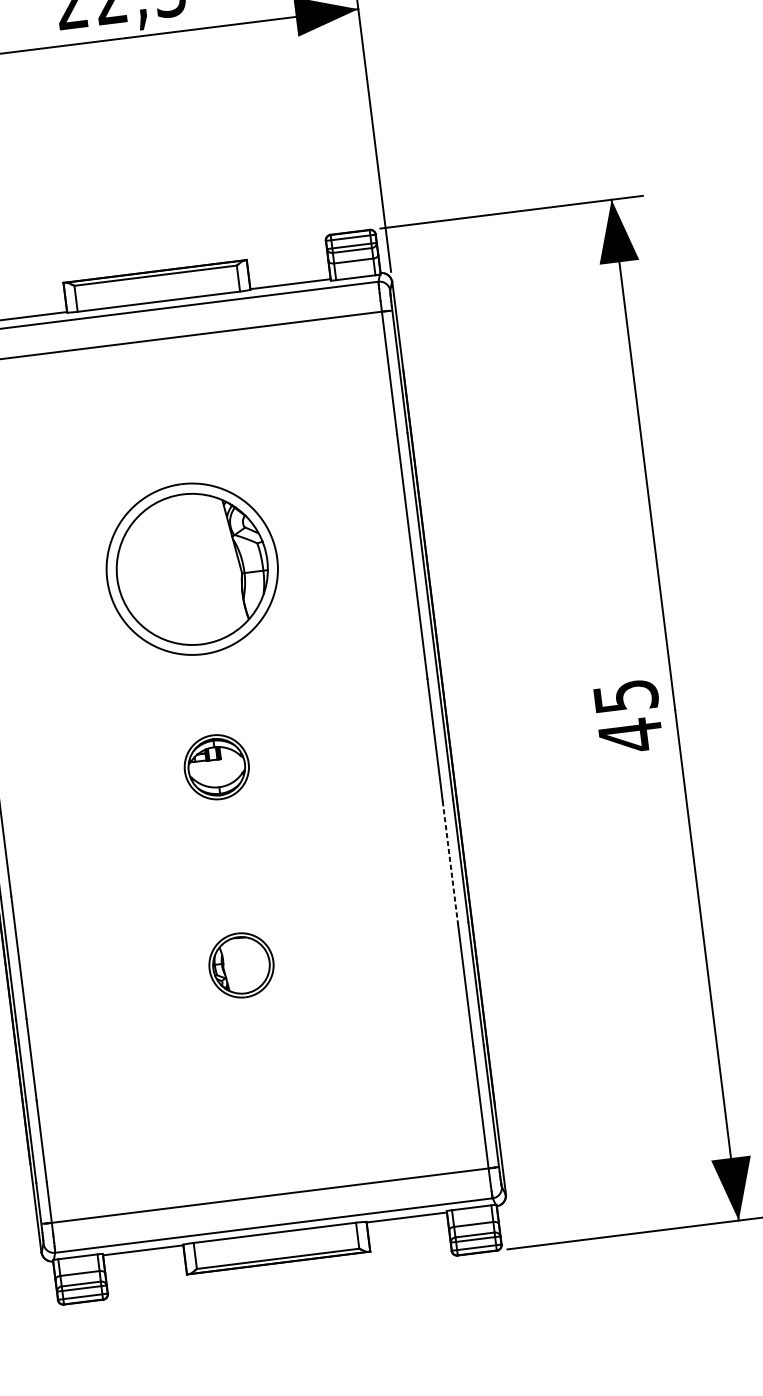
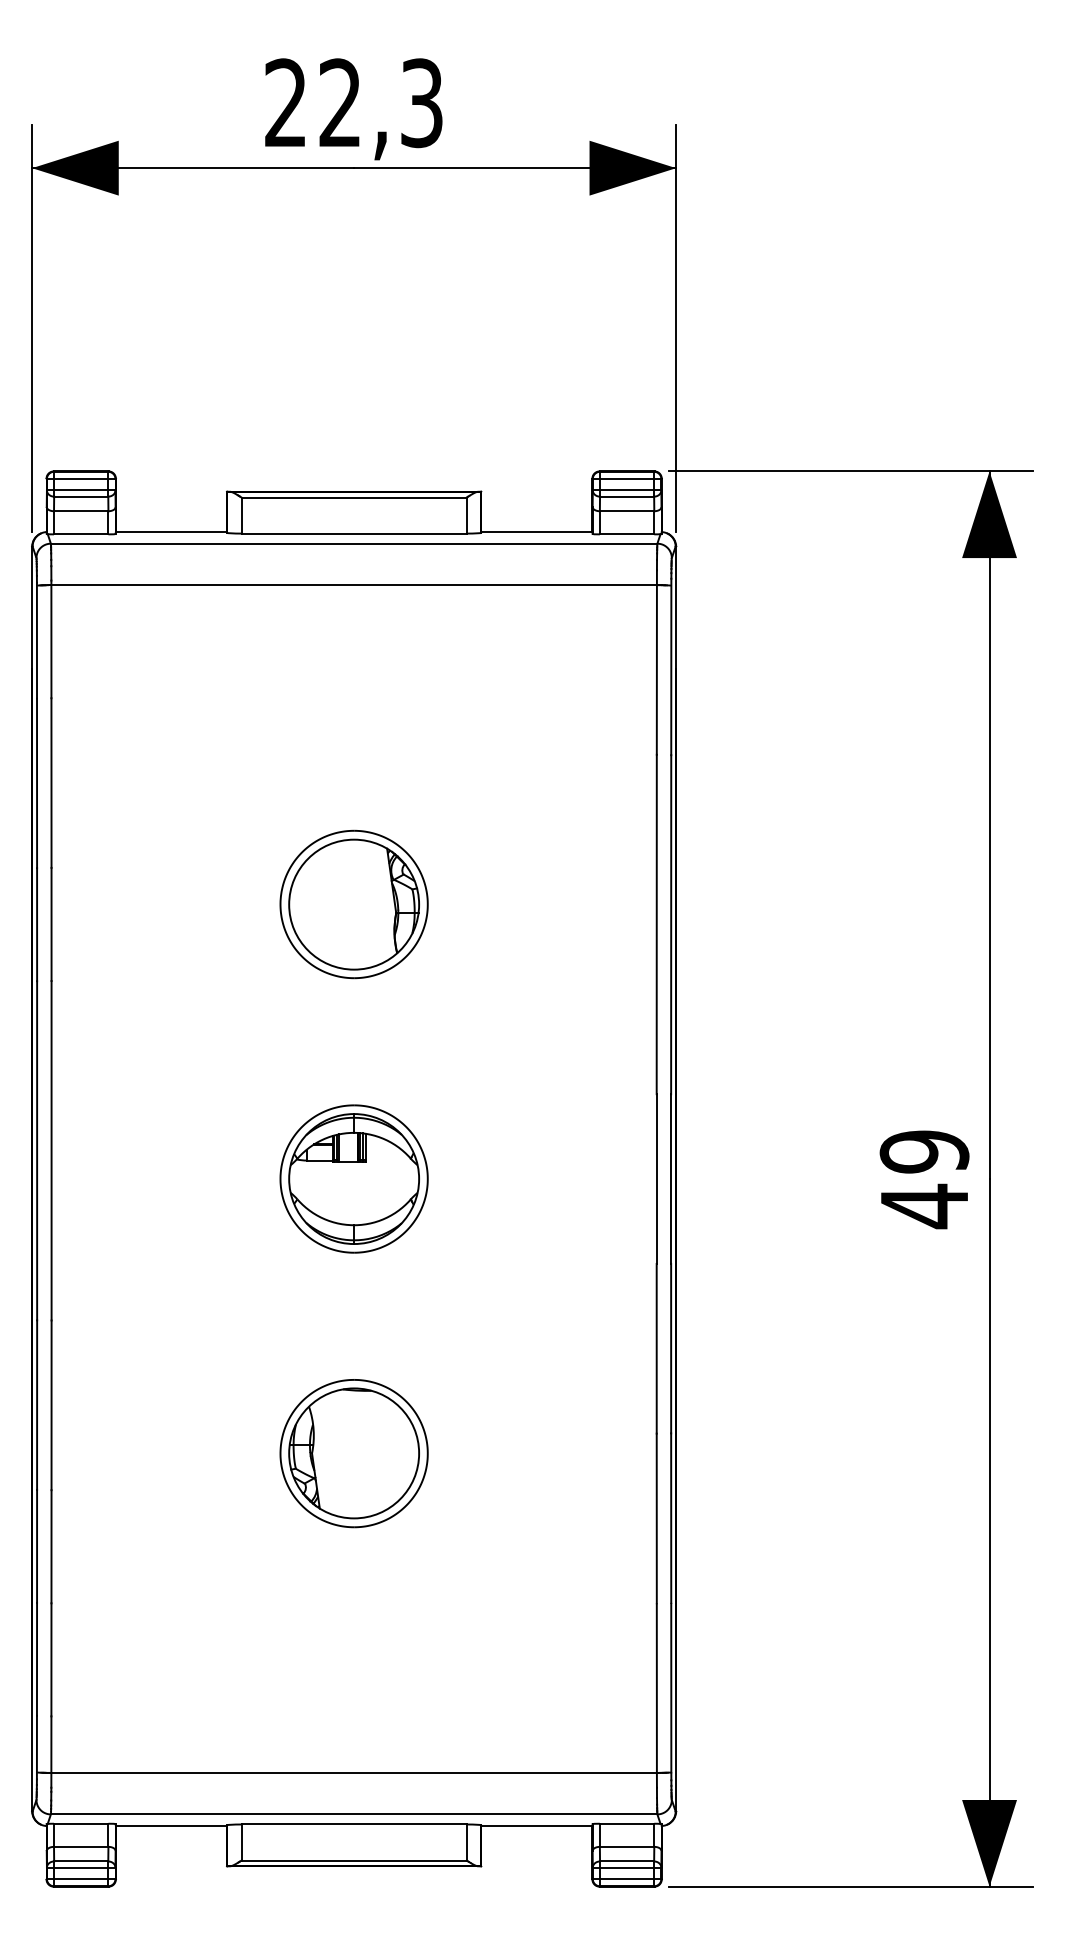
part: (191, 569) -> (353, 904), size x0.62
text: (625, 696) -> (924, 1151), 45 -> 49
part: (216, 766) -> (353, 1178), size x1.67
line: (450, 862) -> (656, 1348), dashed -> solid
part: (241, 965) -> (353, 1453), size x1.67

